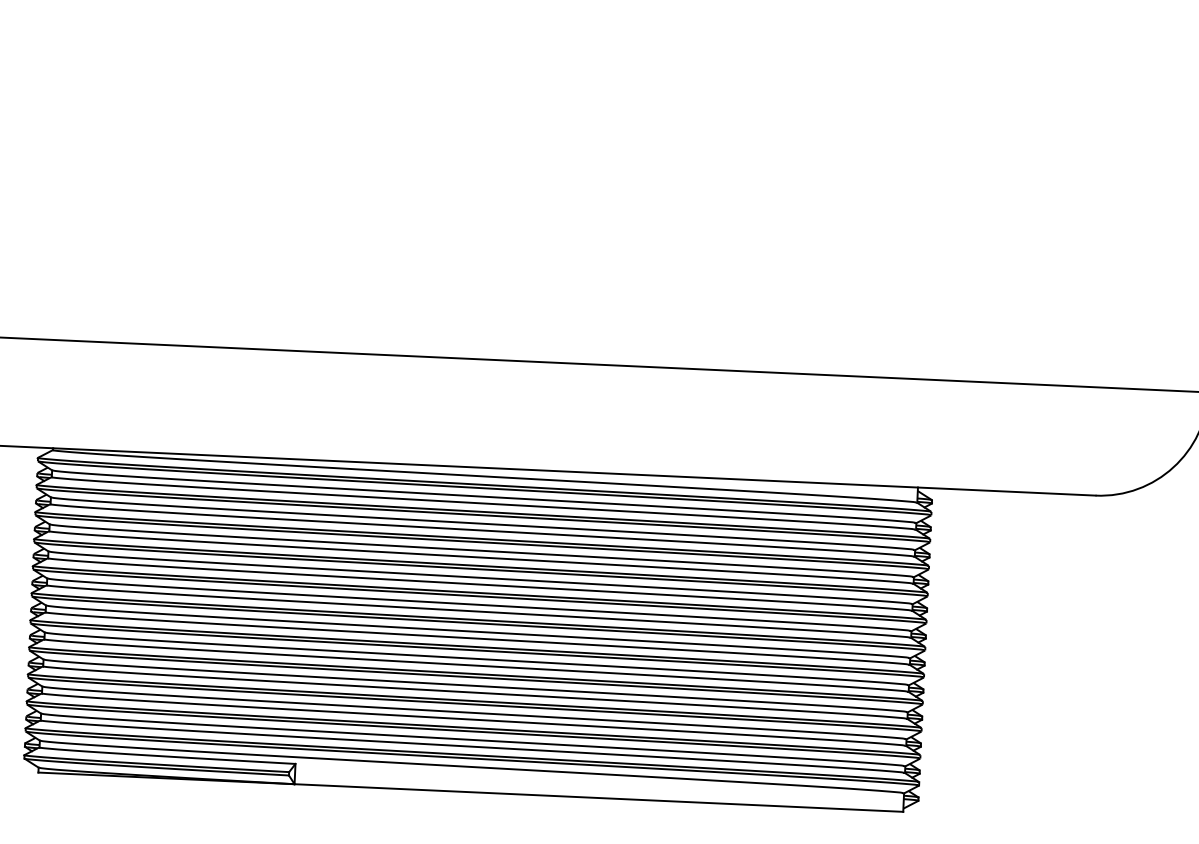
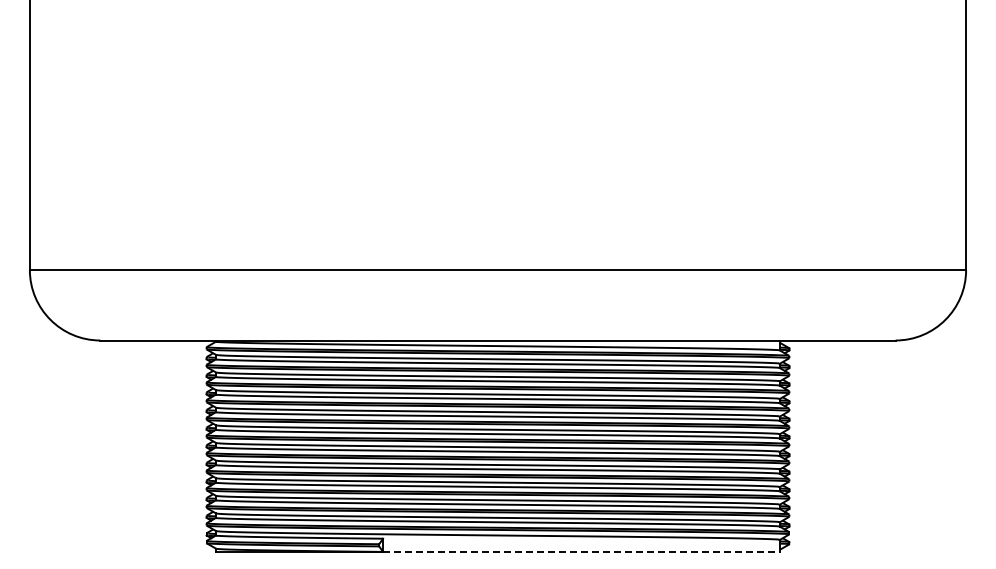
line: (598, 797) -> (581, 551), solid -> dashed

